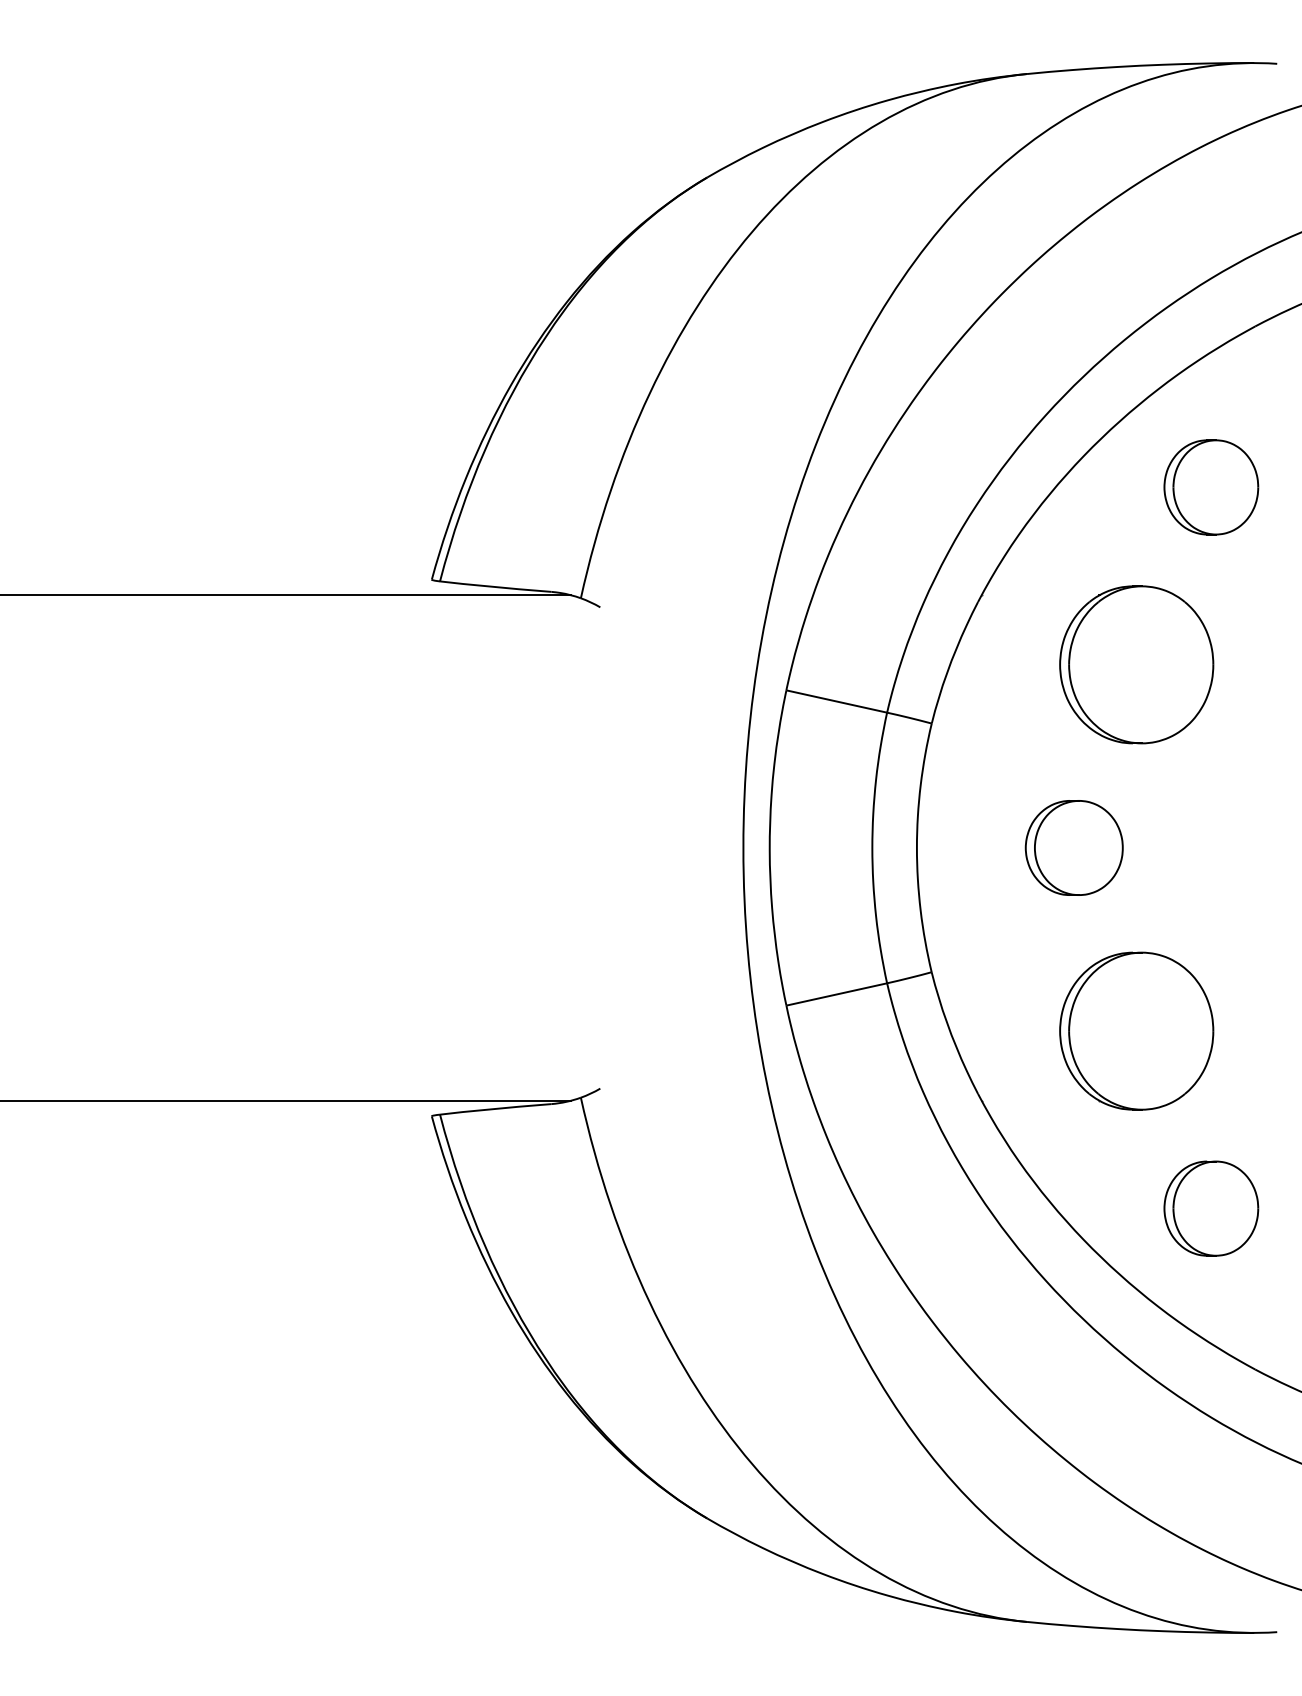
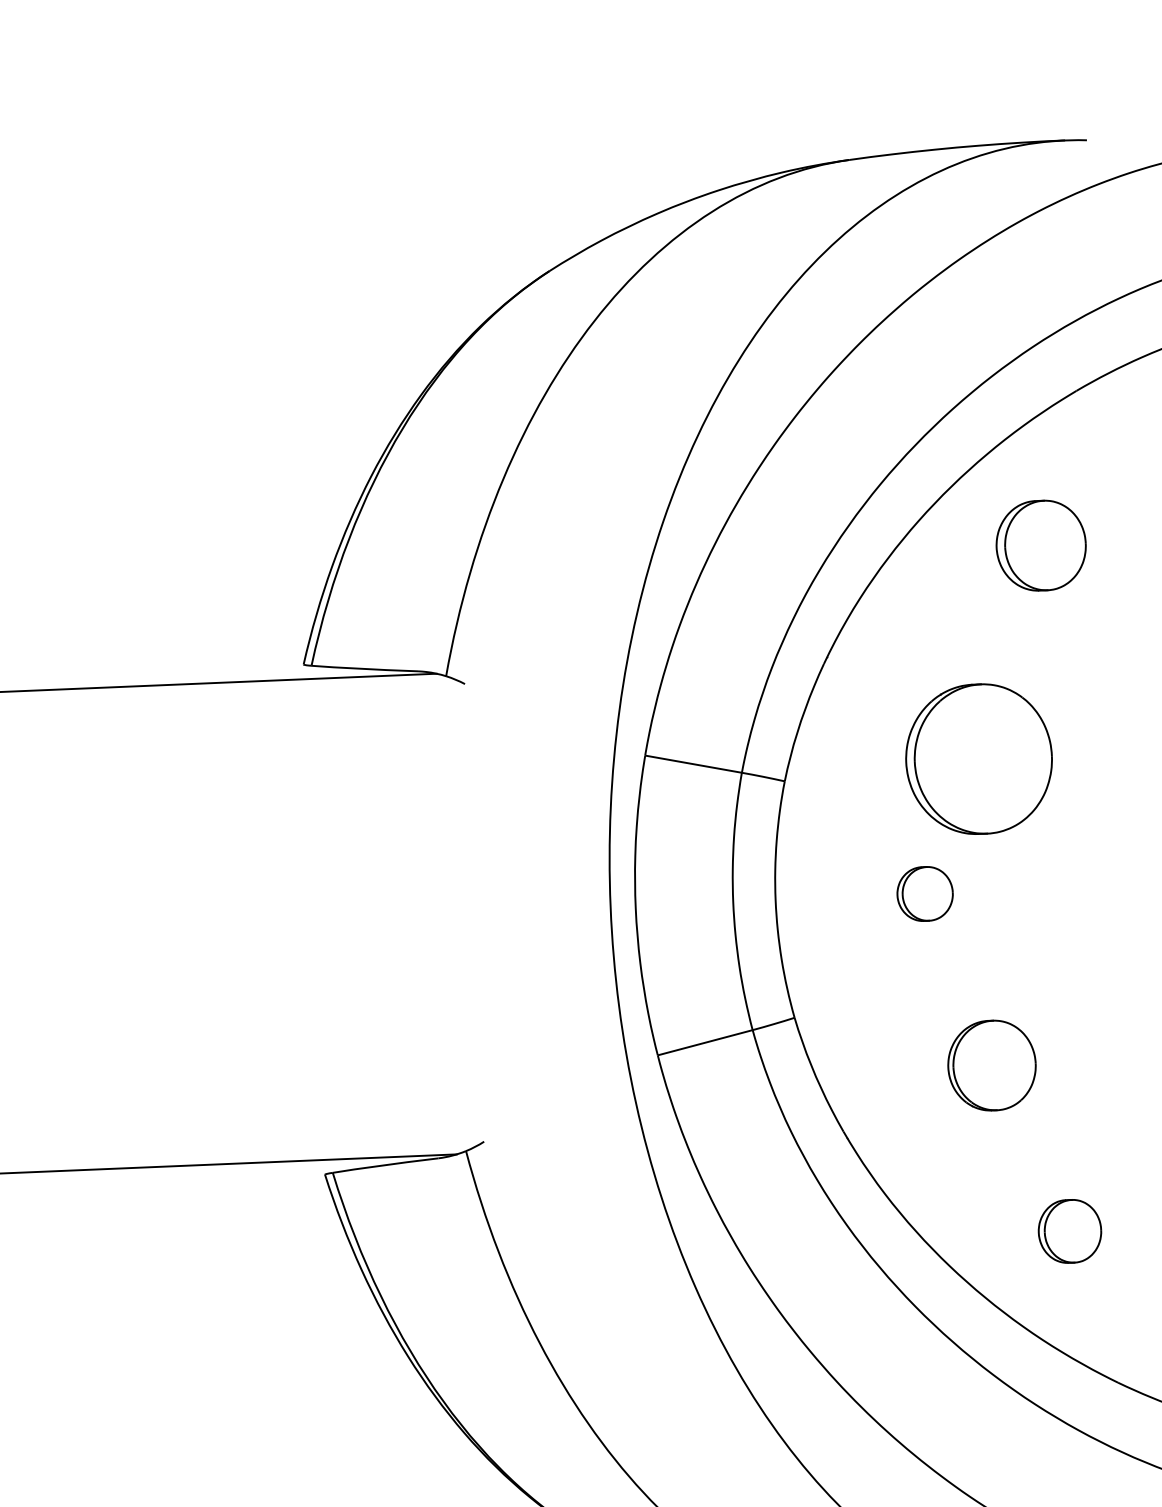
part: (1136, 664) -> (978, 758), moved
part: (1073, 847) -> (924, 893), size x0.6
part: (1136, 1030) -> (991, 1065), size x0.6
part: (1211, 1208) -> (1070, 1231), size x0.7

